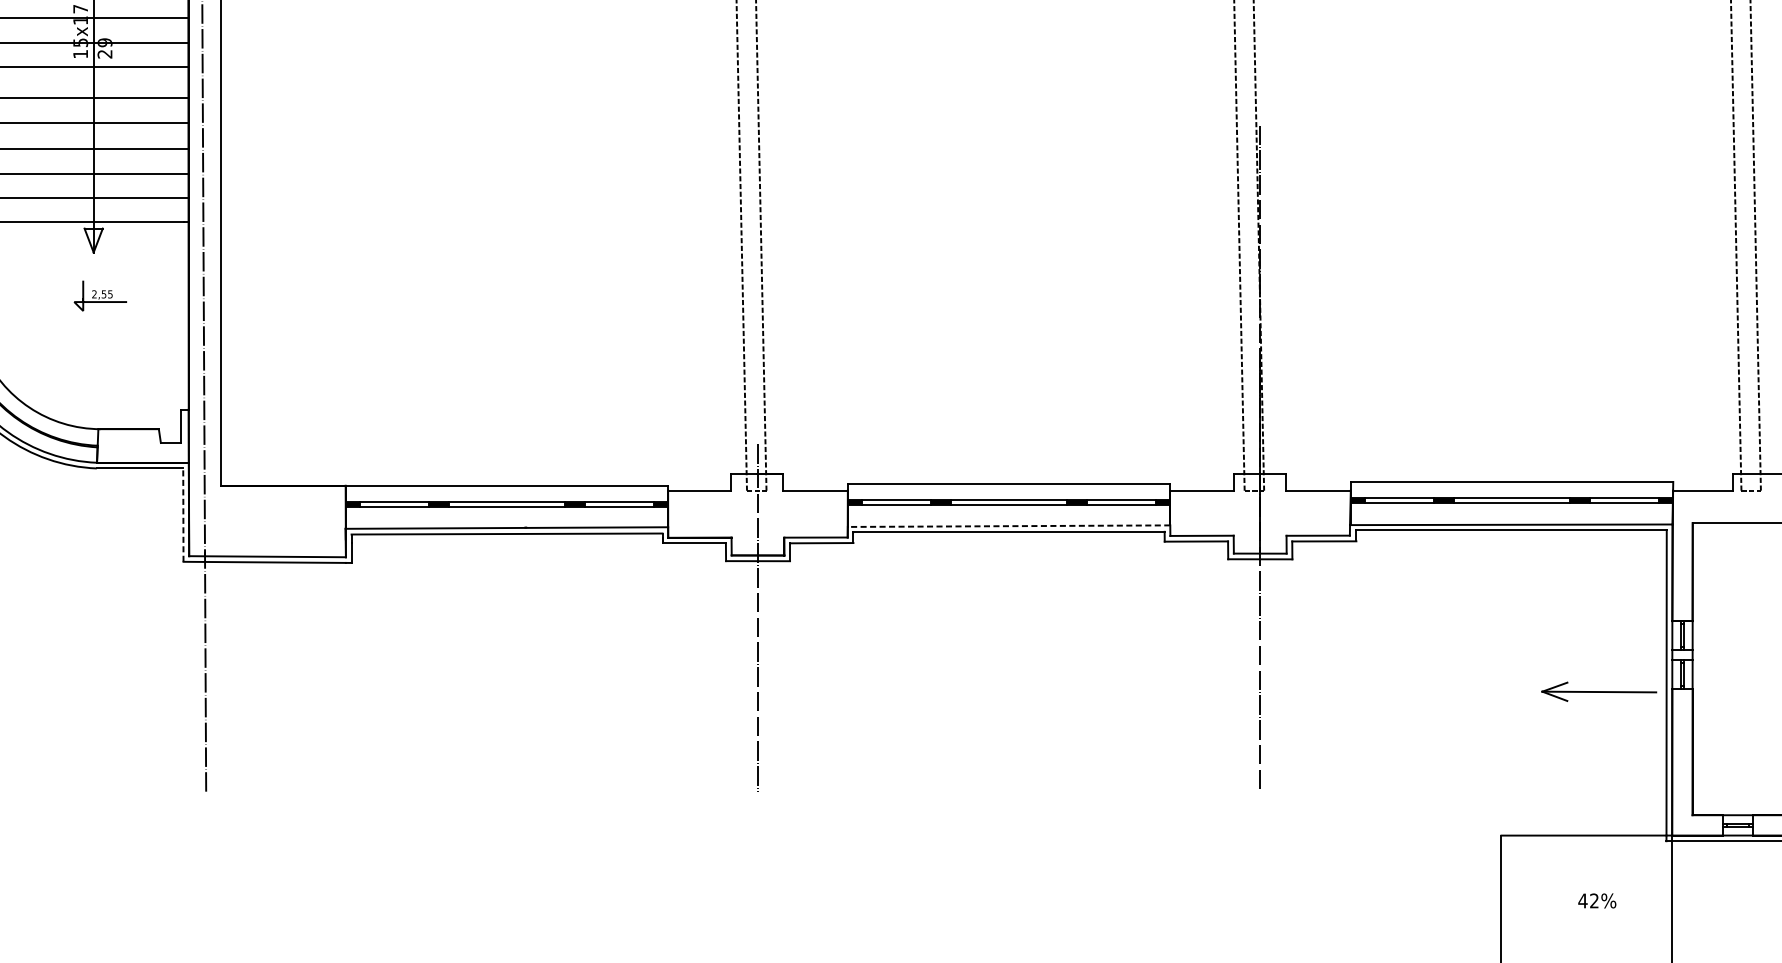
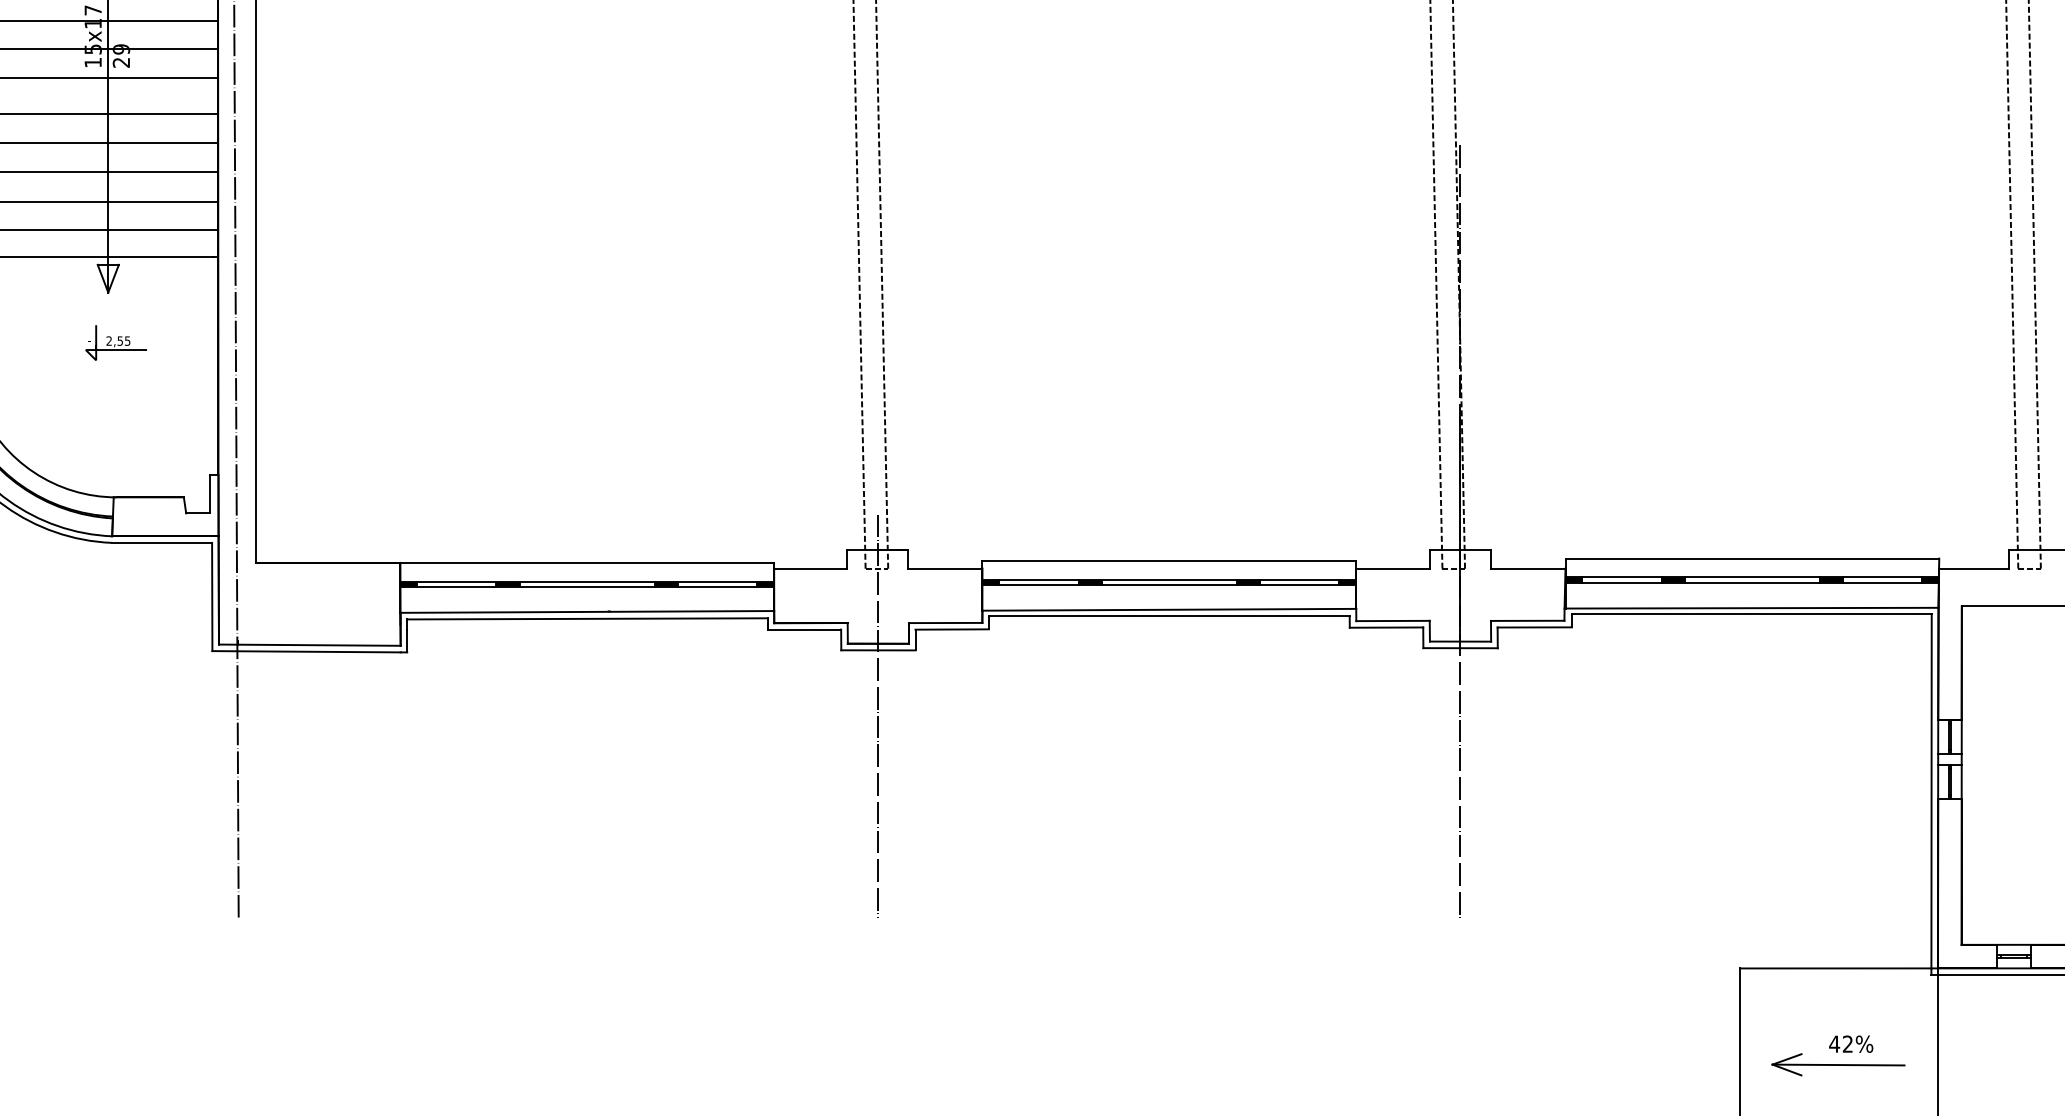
line: (183, 514) -> (212, 596), dashed -> solid
line: (1009, 525) -> (1169, 609), dashed -> solid
part: (1599, 691) -> (1838, 1064), moved

